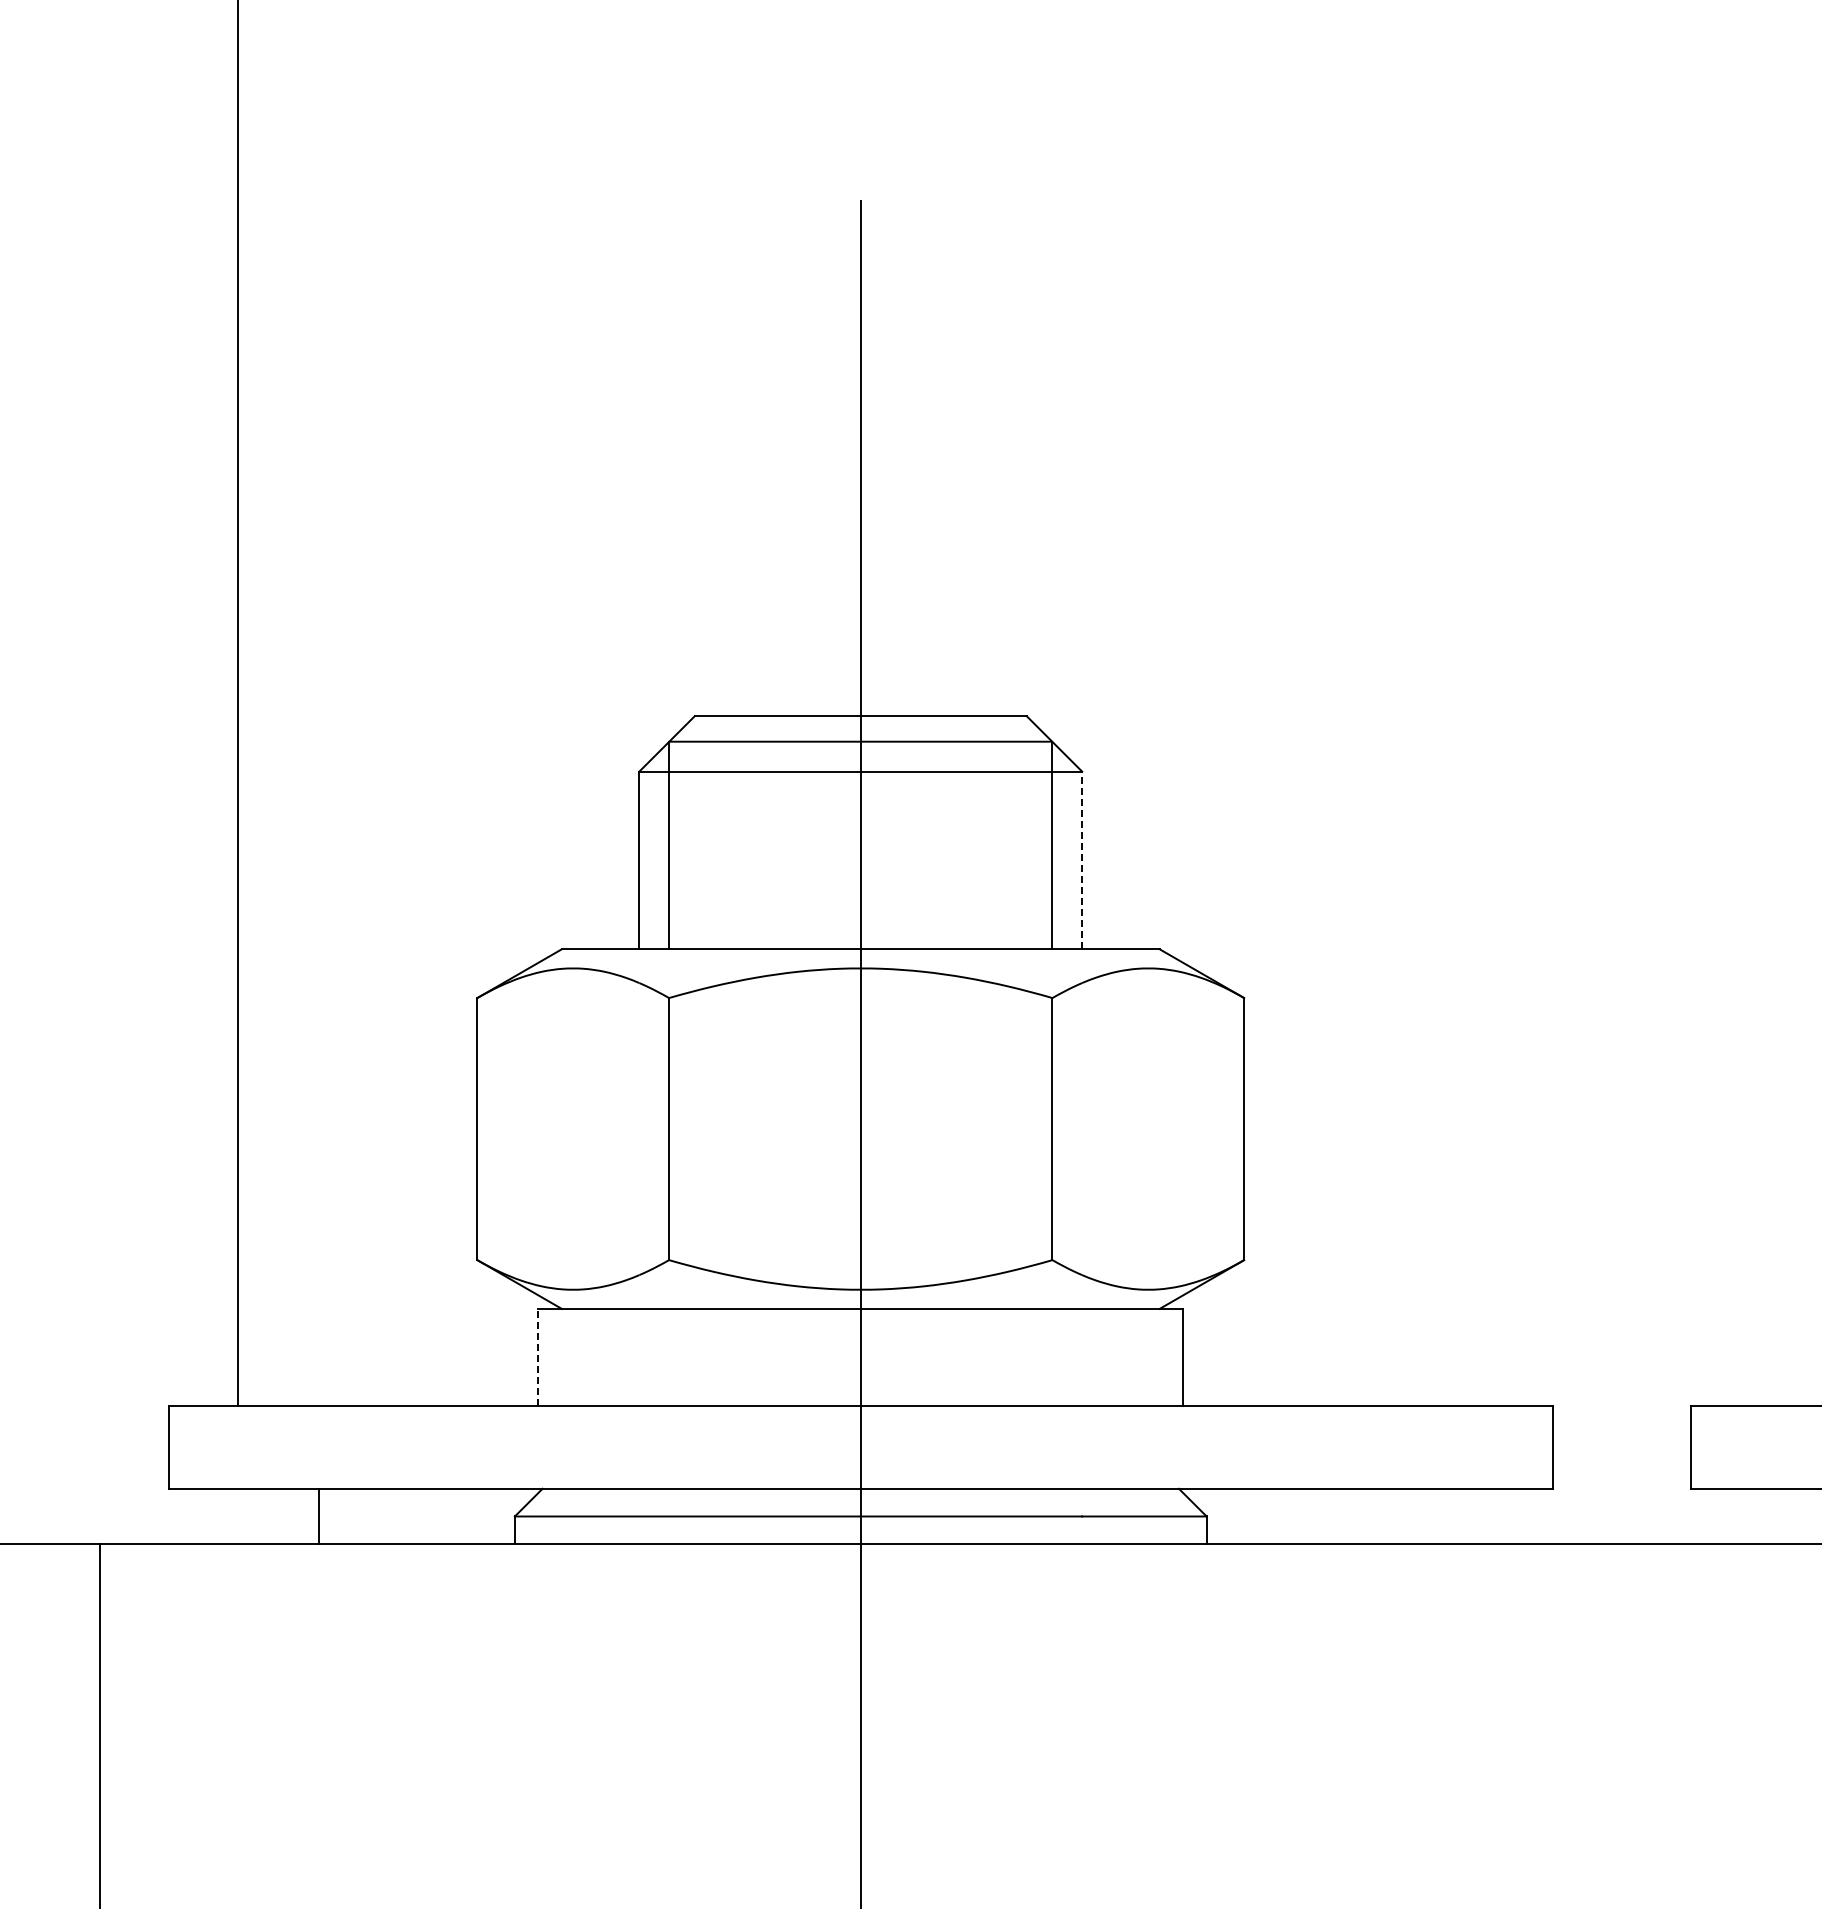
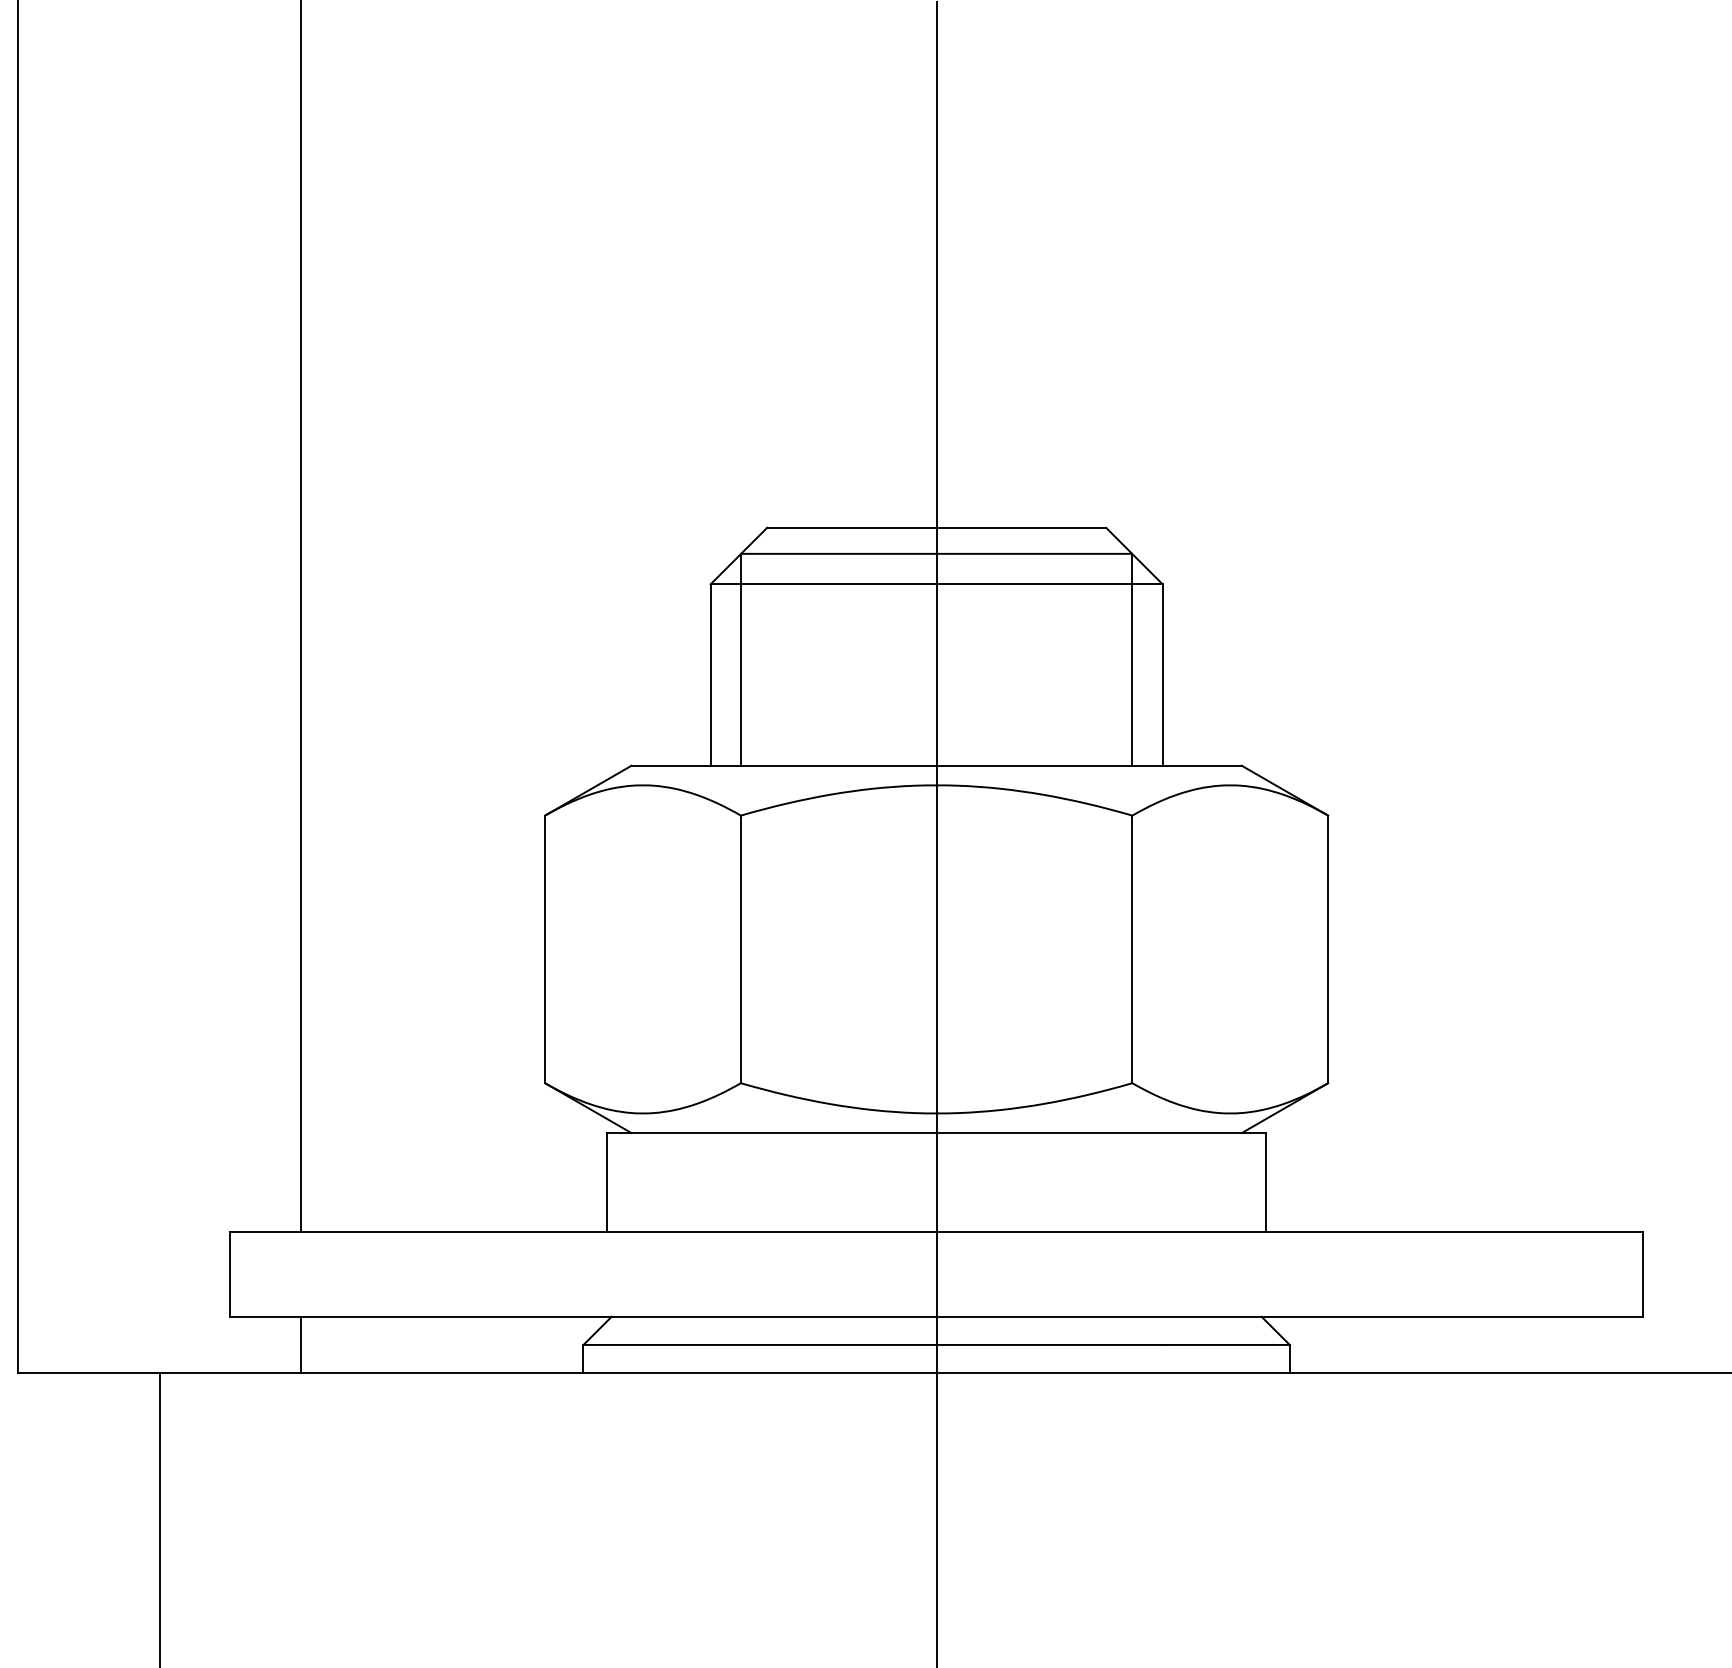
line: (1082, 860) -> (1163, 675), dashed -> solid
line: (538, 1356) -> (607, 1181), dashed -> solid
line: (319, 1516) -> (301, 1344), moved

